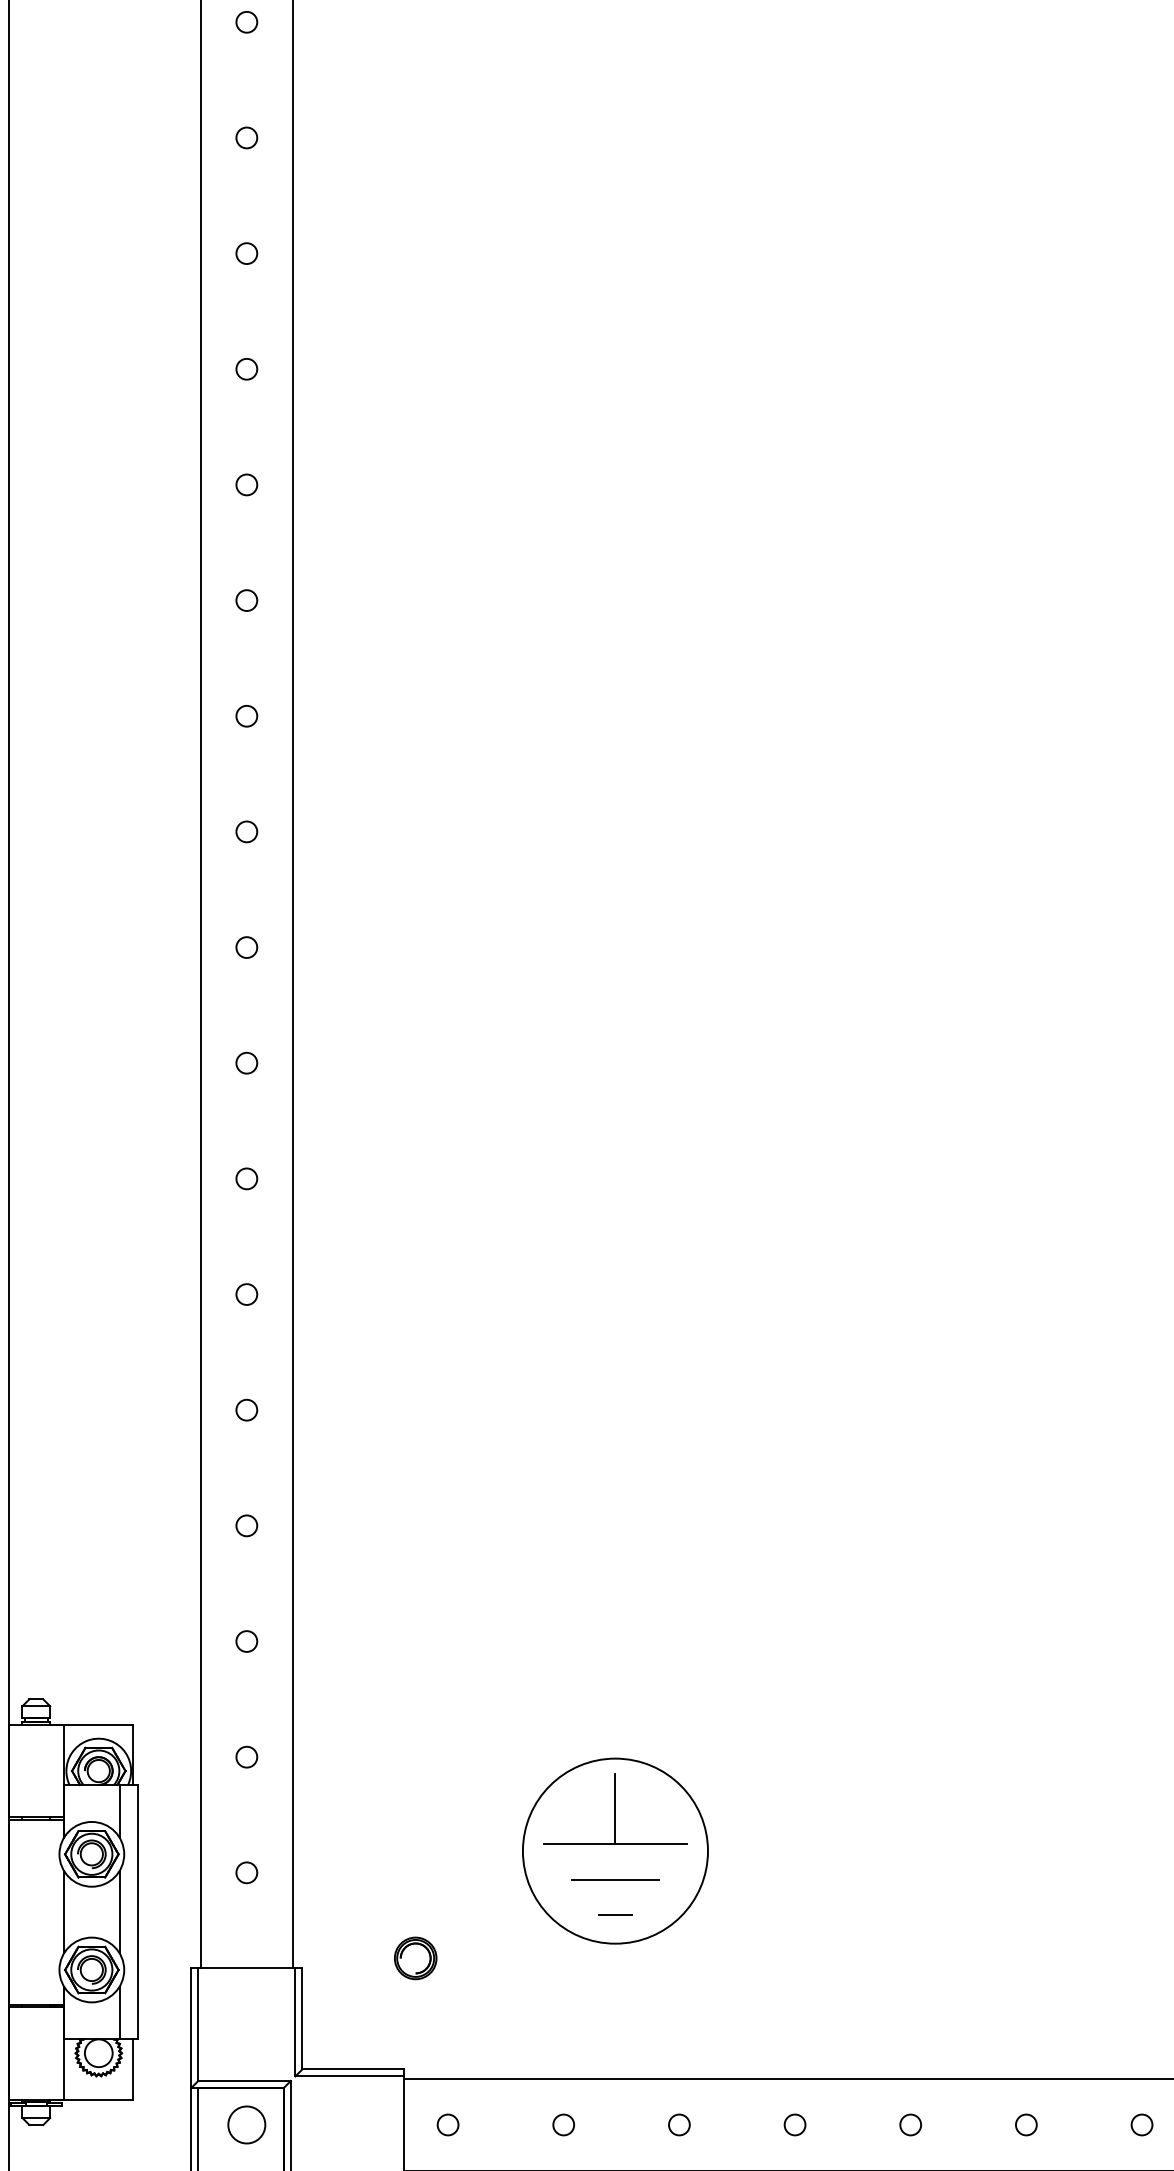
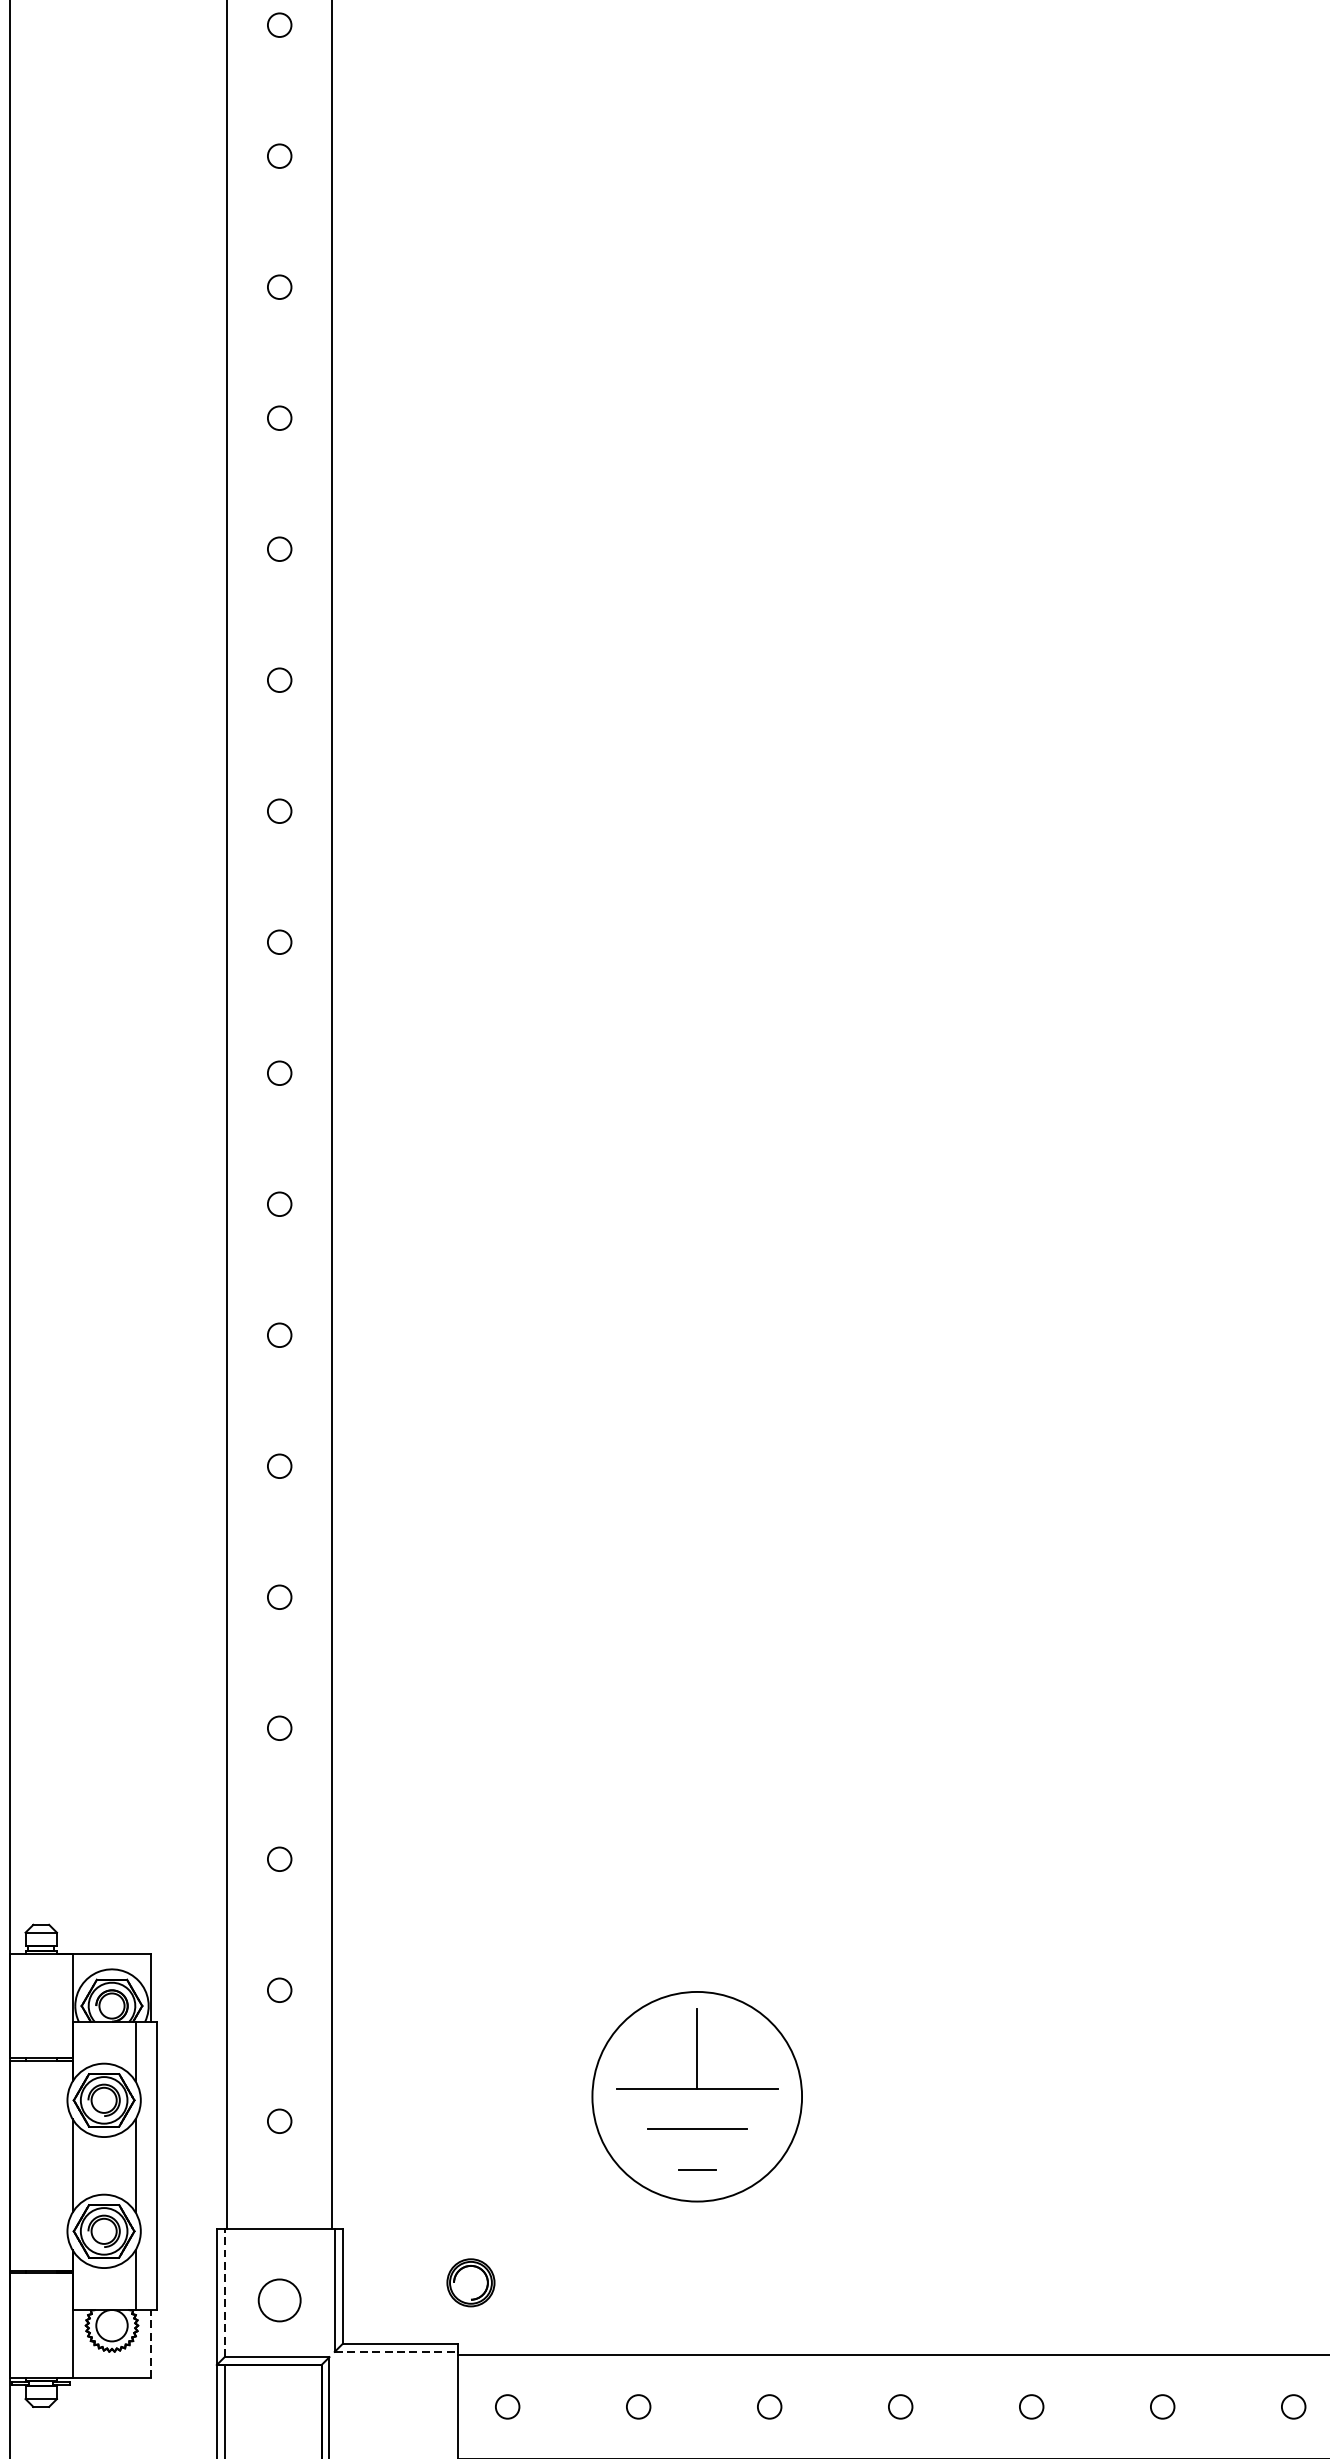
part: (415, 1958) -> (470, 2282), moved
line: (198, 2024) -> (224, 2293), solid -> dashed
line: (133, 2068) -> (151, 2342), solid -> dashed
line: (350, 2076) -> (397, 2352), solid -> dashed
circle: (246, 2124) -> (279, 2299), moved

